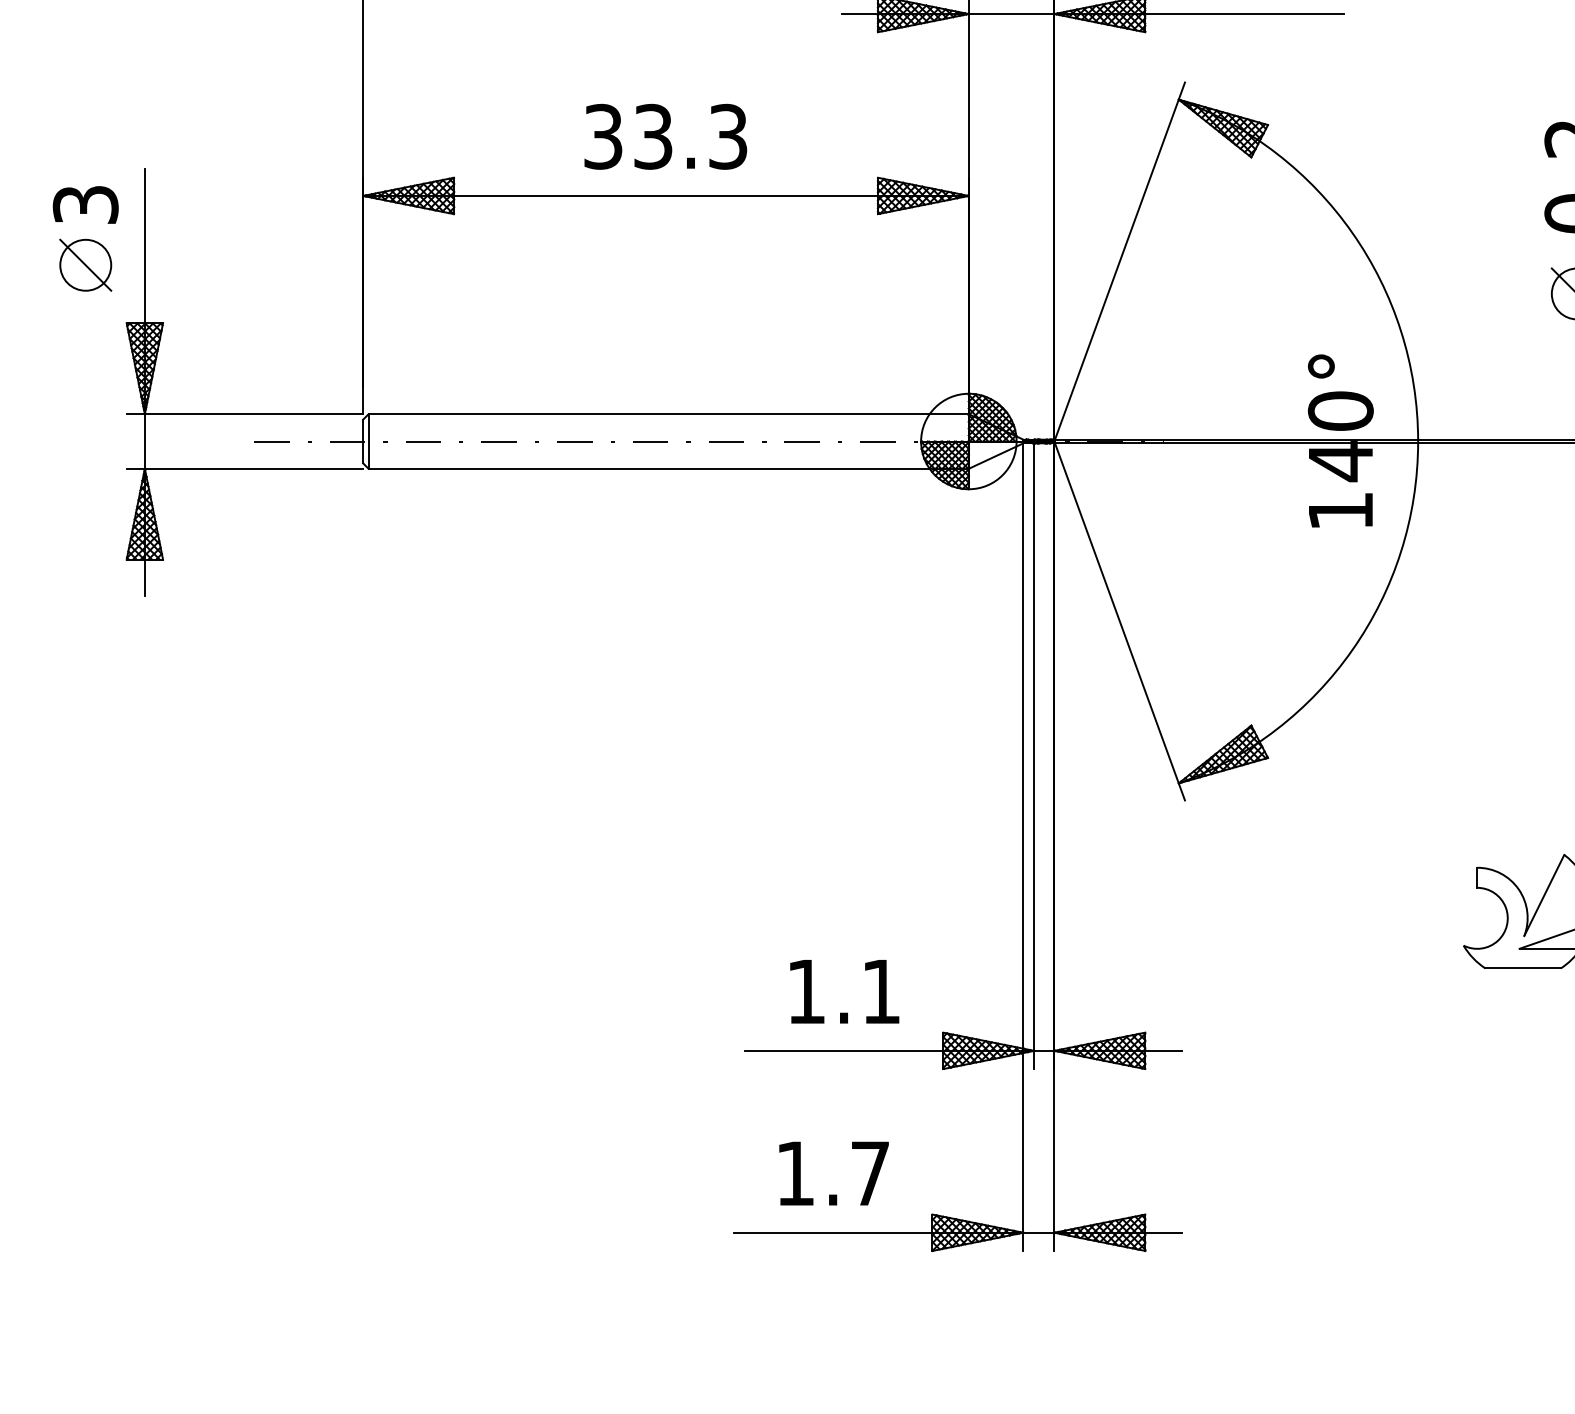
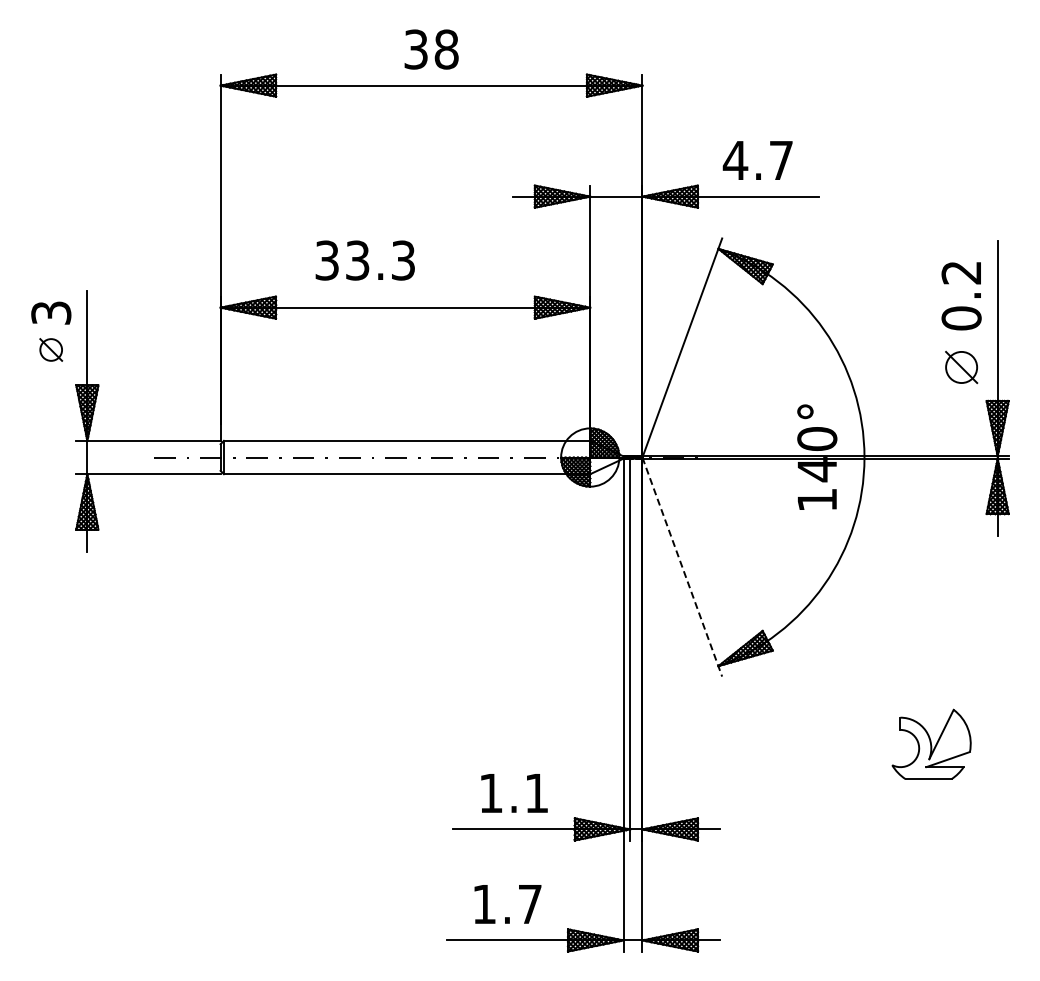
text: (664, 136) -> (364, 260), moved
part: (84, 264) -> (50, 349), size x0.7
line: (1119, 621) -> (682, 567), solid -> dashed

